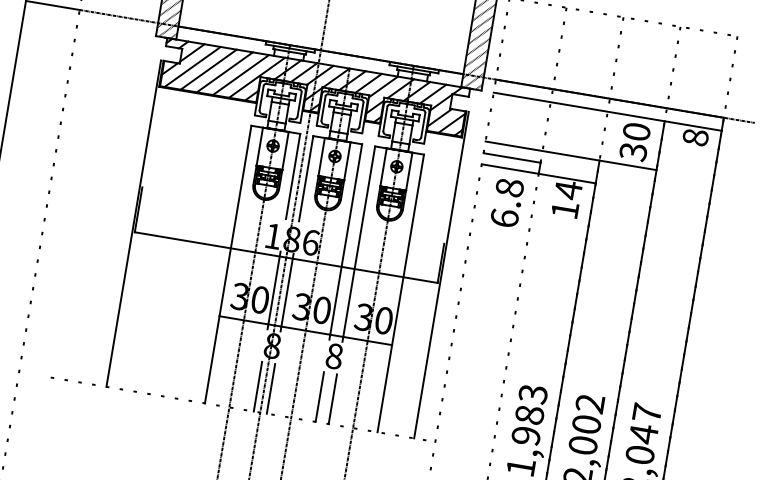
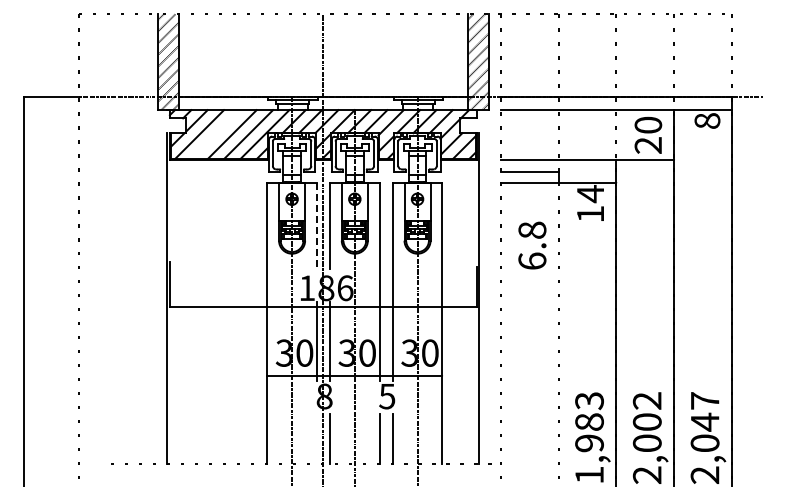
line: (208, 69) -> (215, 134), removed
text: (633, 151) -> (648, 145), 30 -> 20
line: (292, 177) -> (316, 226), solid -> dashed
text: (507, 202) -> (532, 245), moved
text: (334, 356) -> (387, 396), 8 -> 5
line: (257, 386) -> (316, 438), removed

